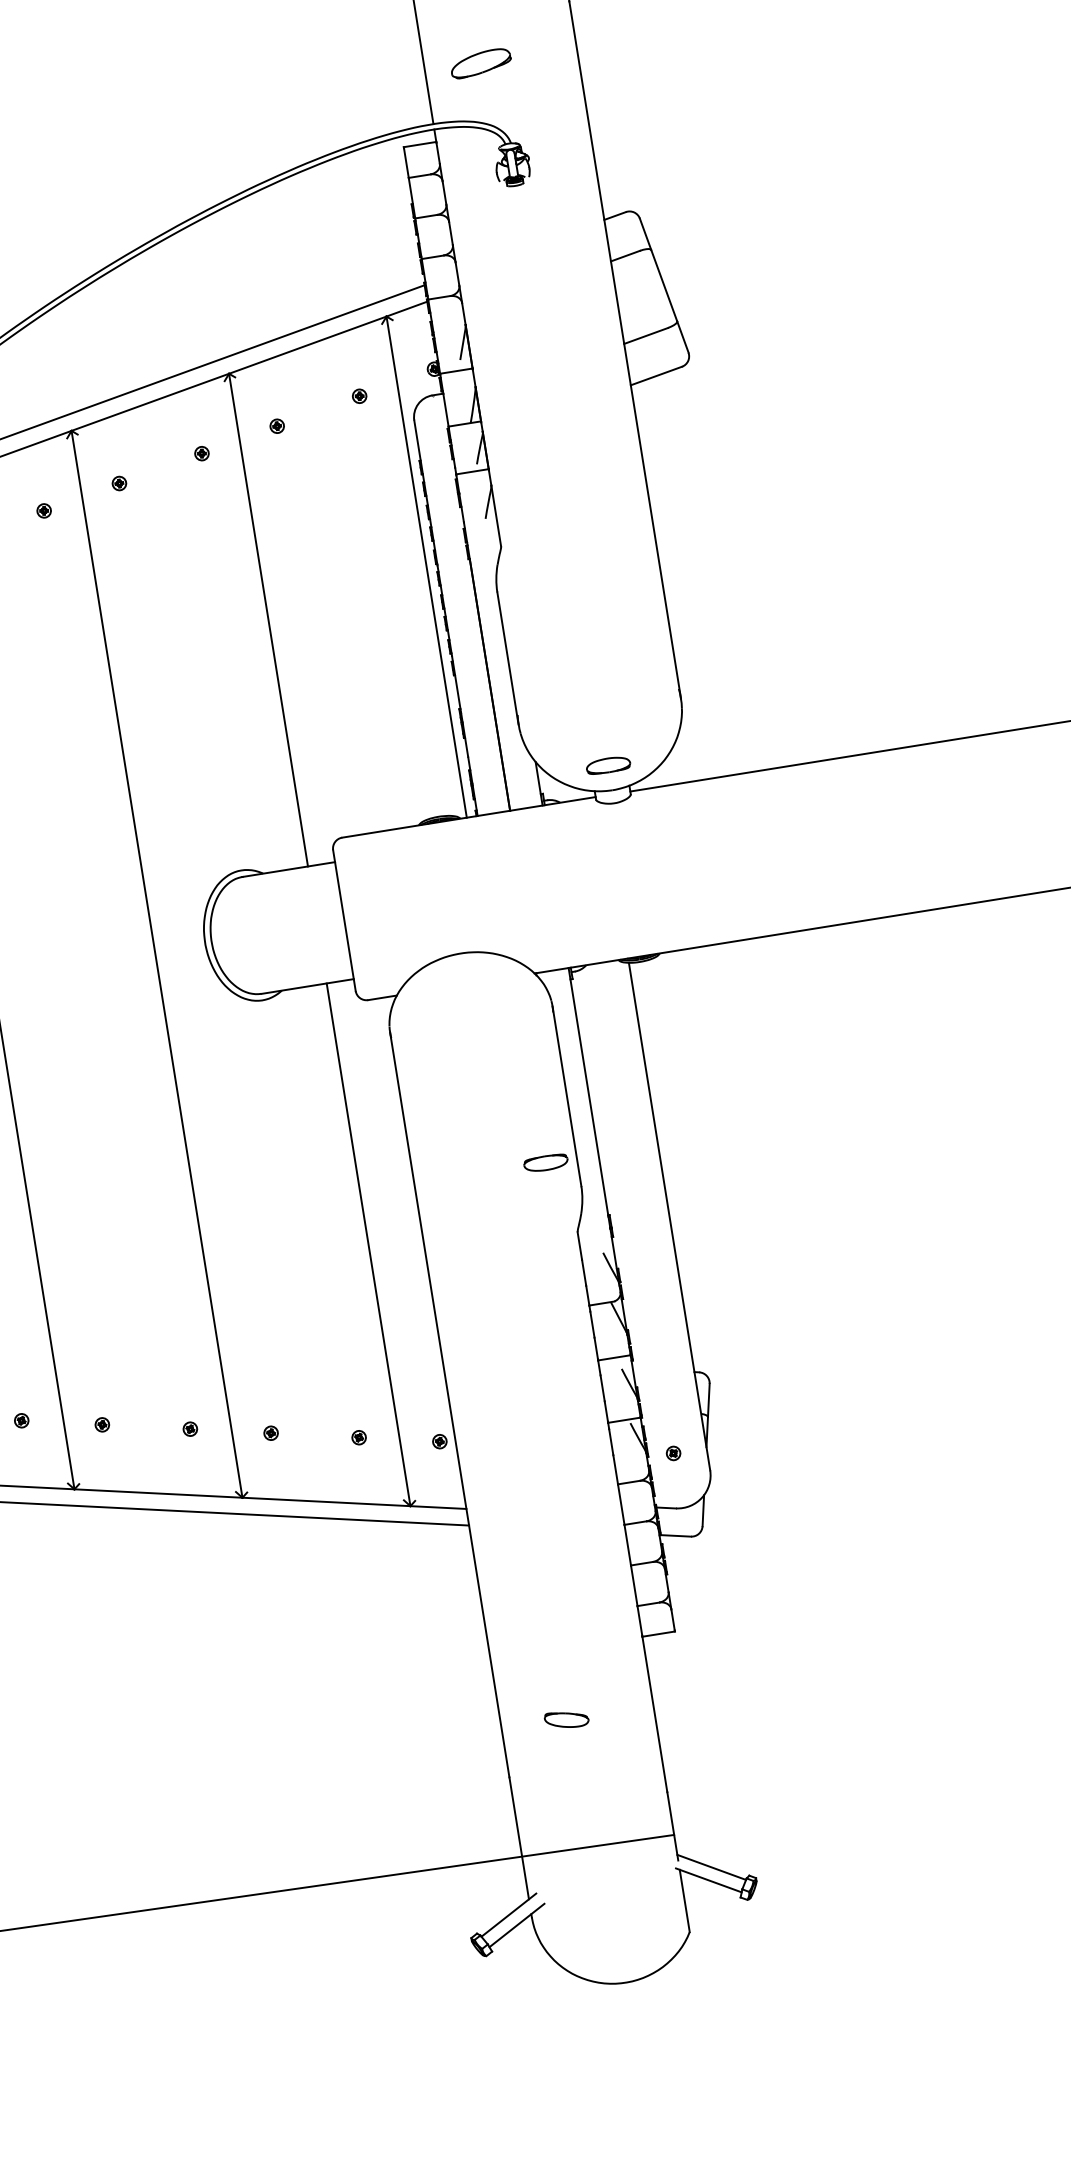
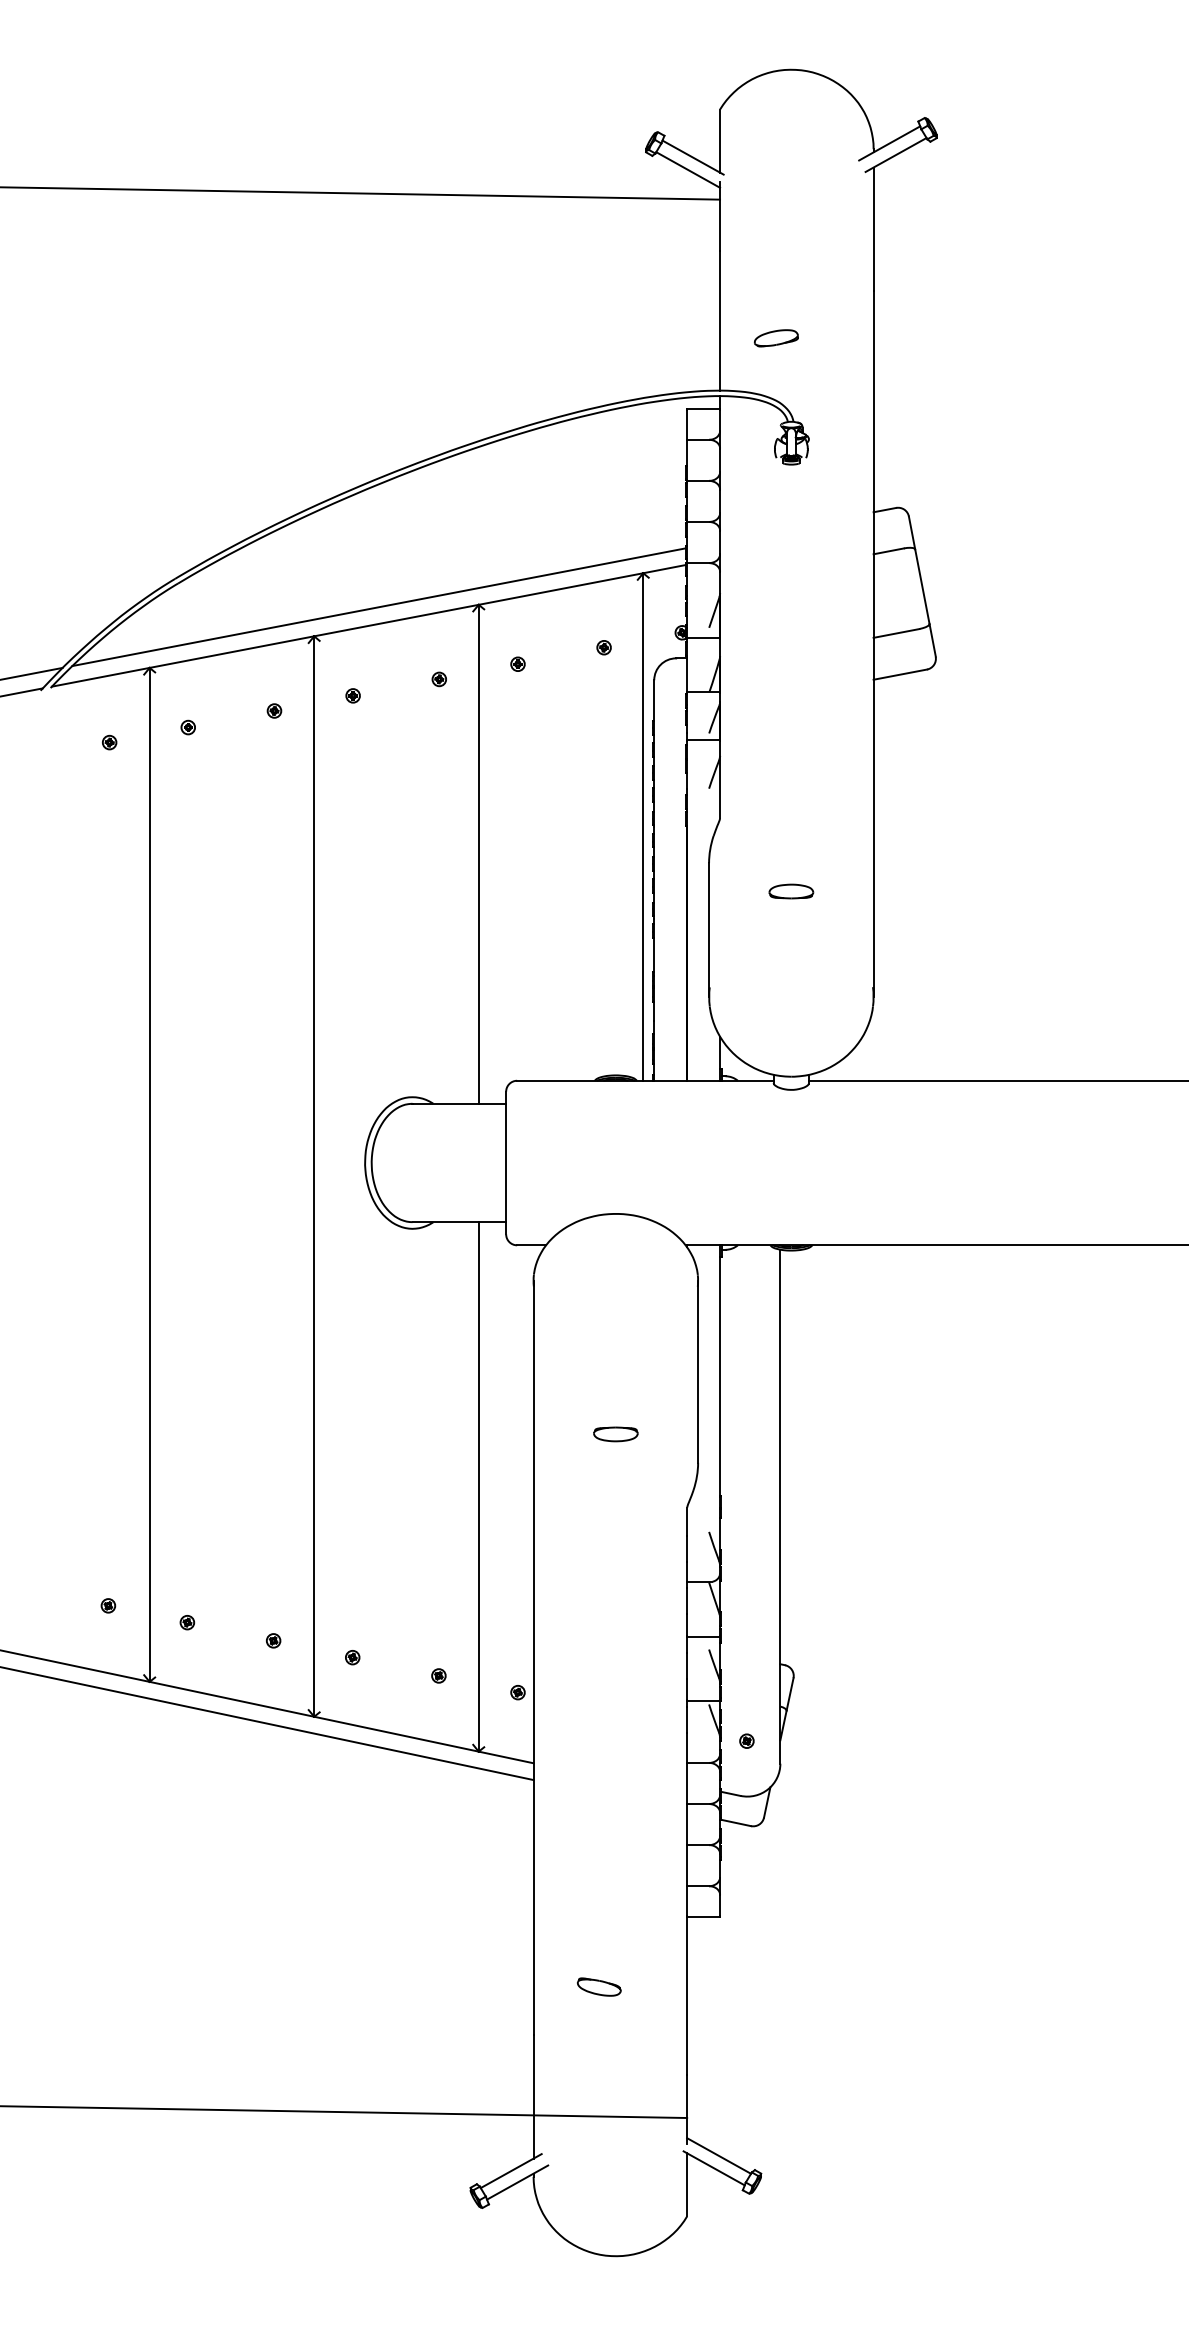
part: (479, 63) -> (775, 338), size x0.71
part: (608, 765) -> (791, 891), moved
part: (545, 1163) -> (615, 1434), moved

